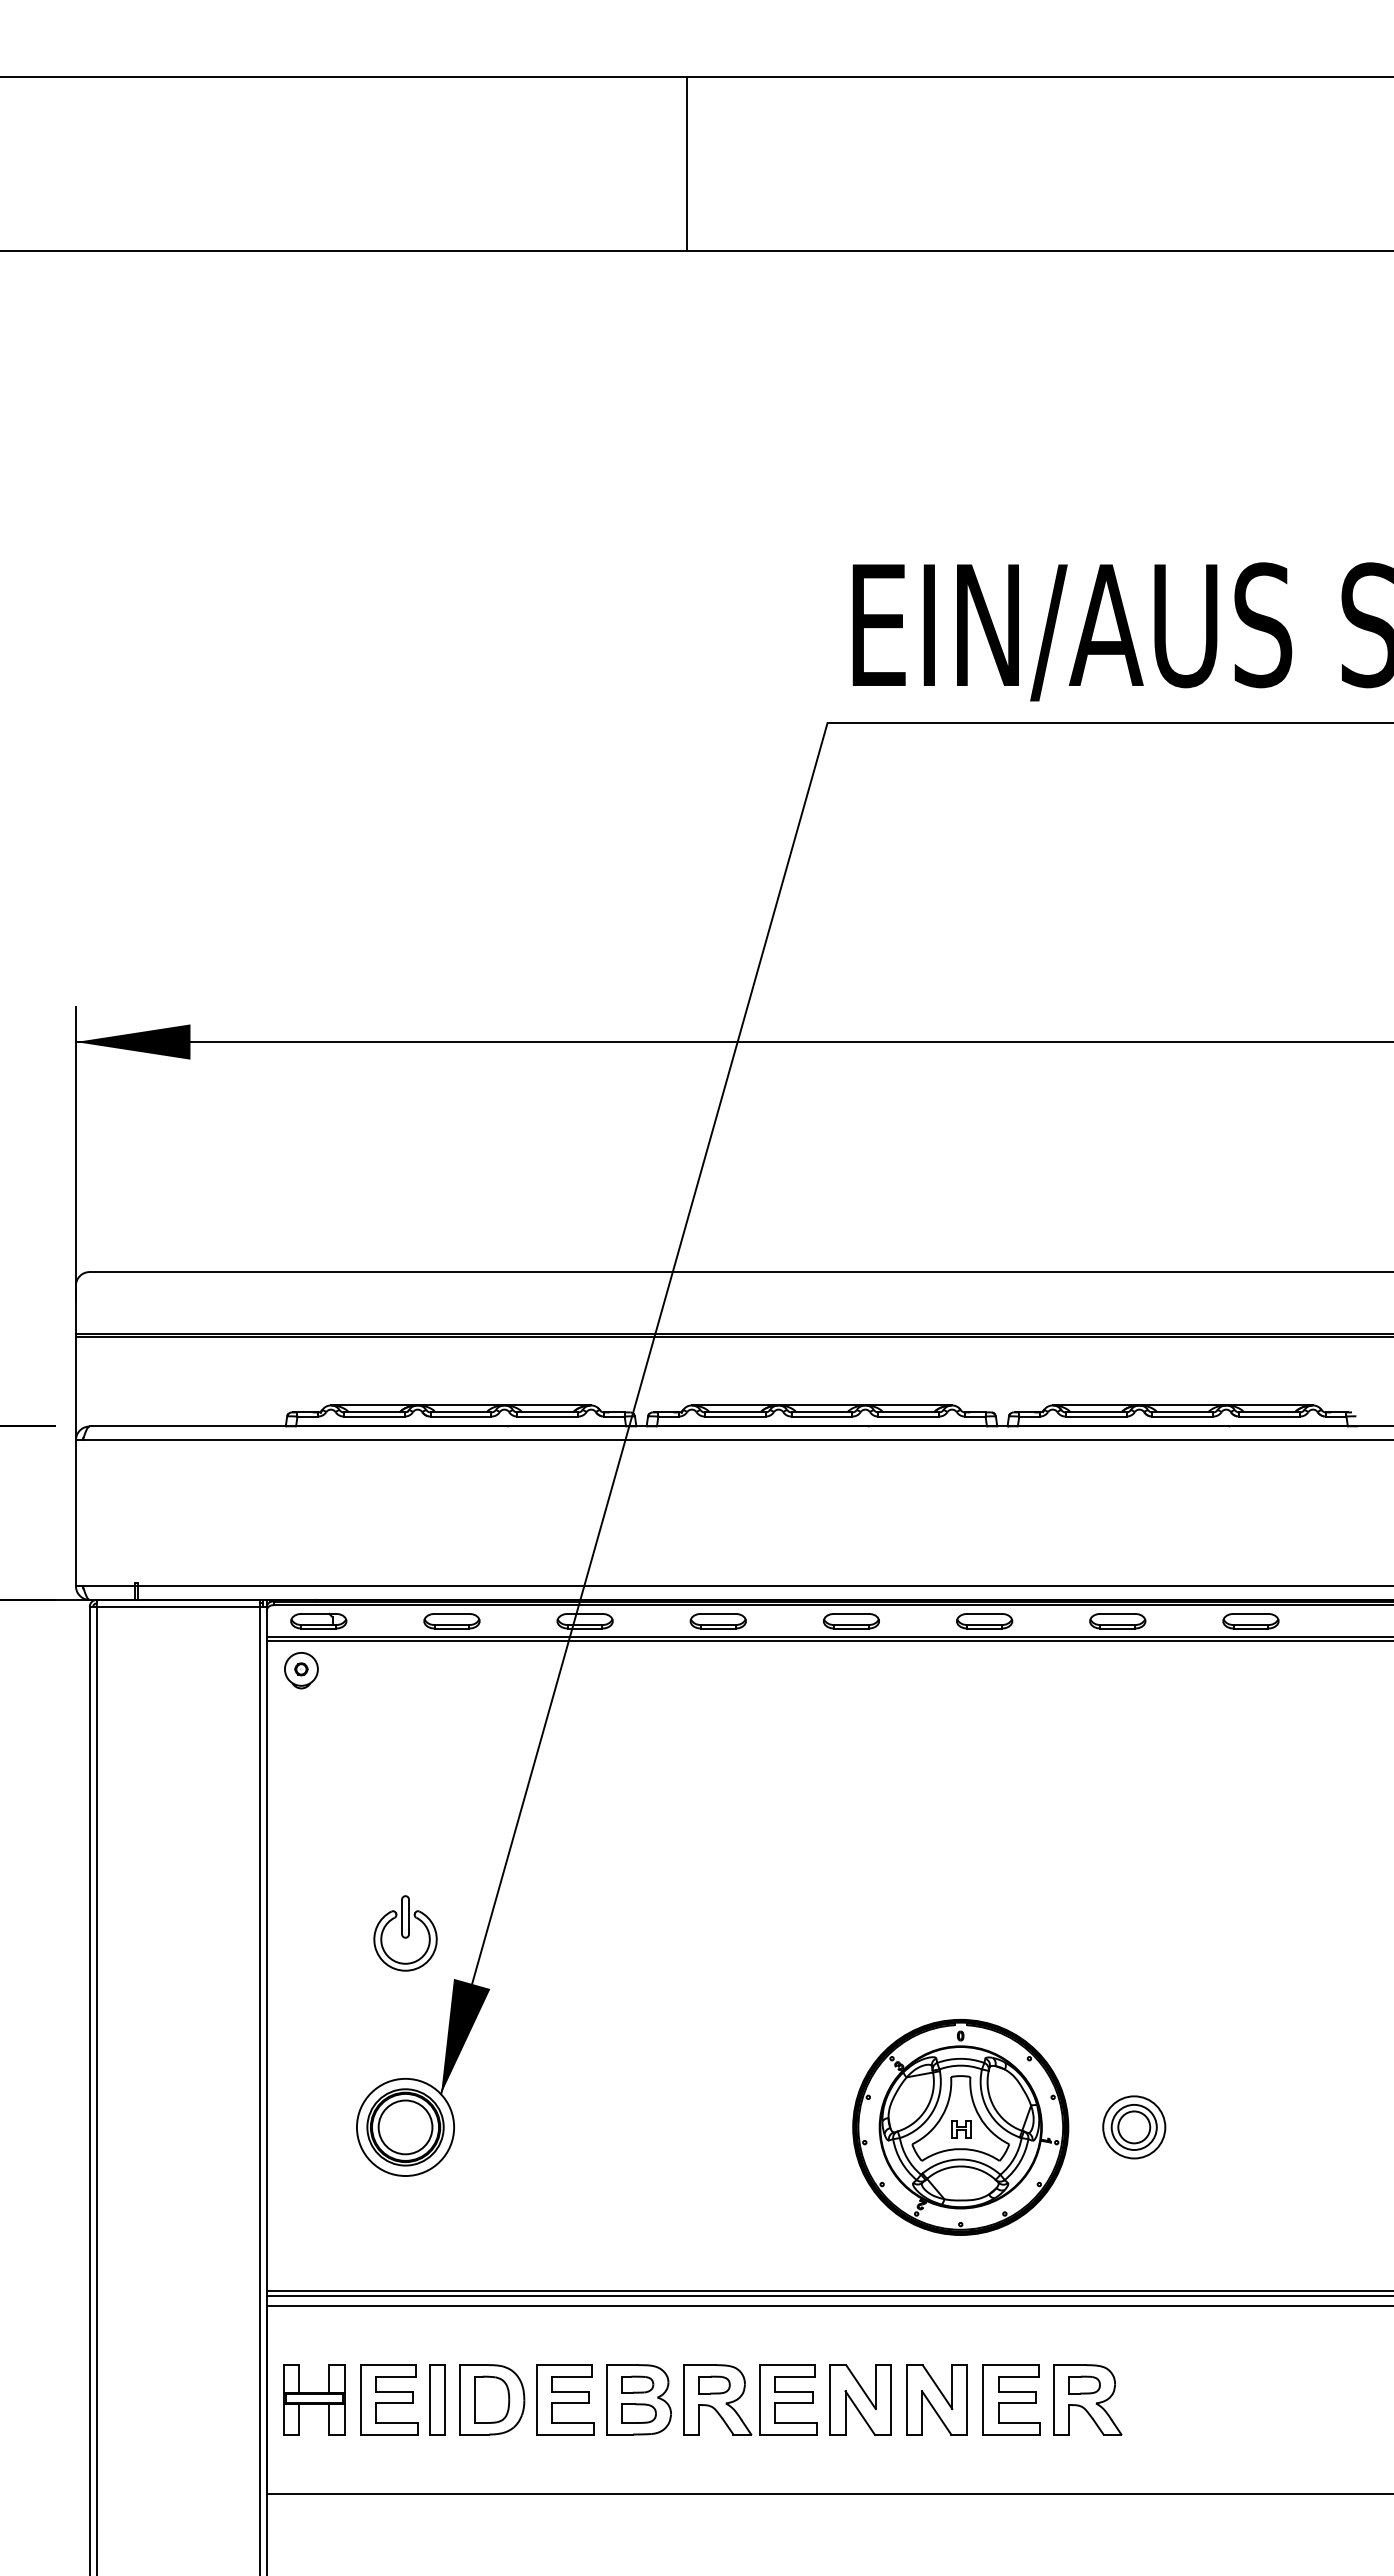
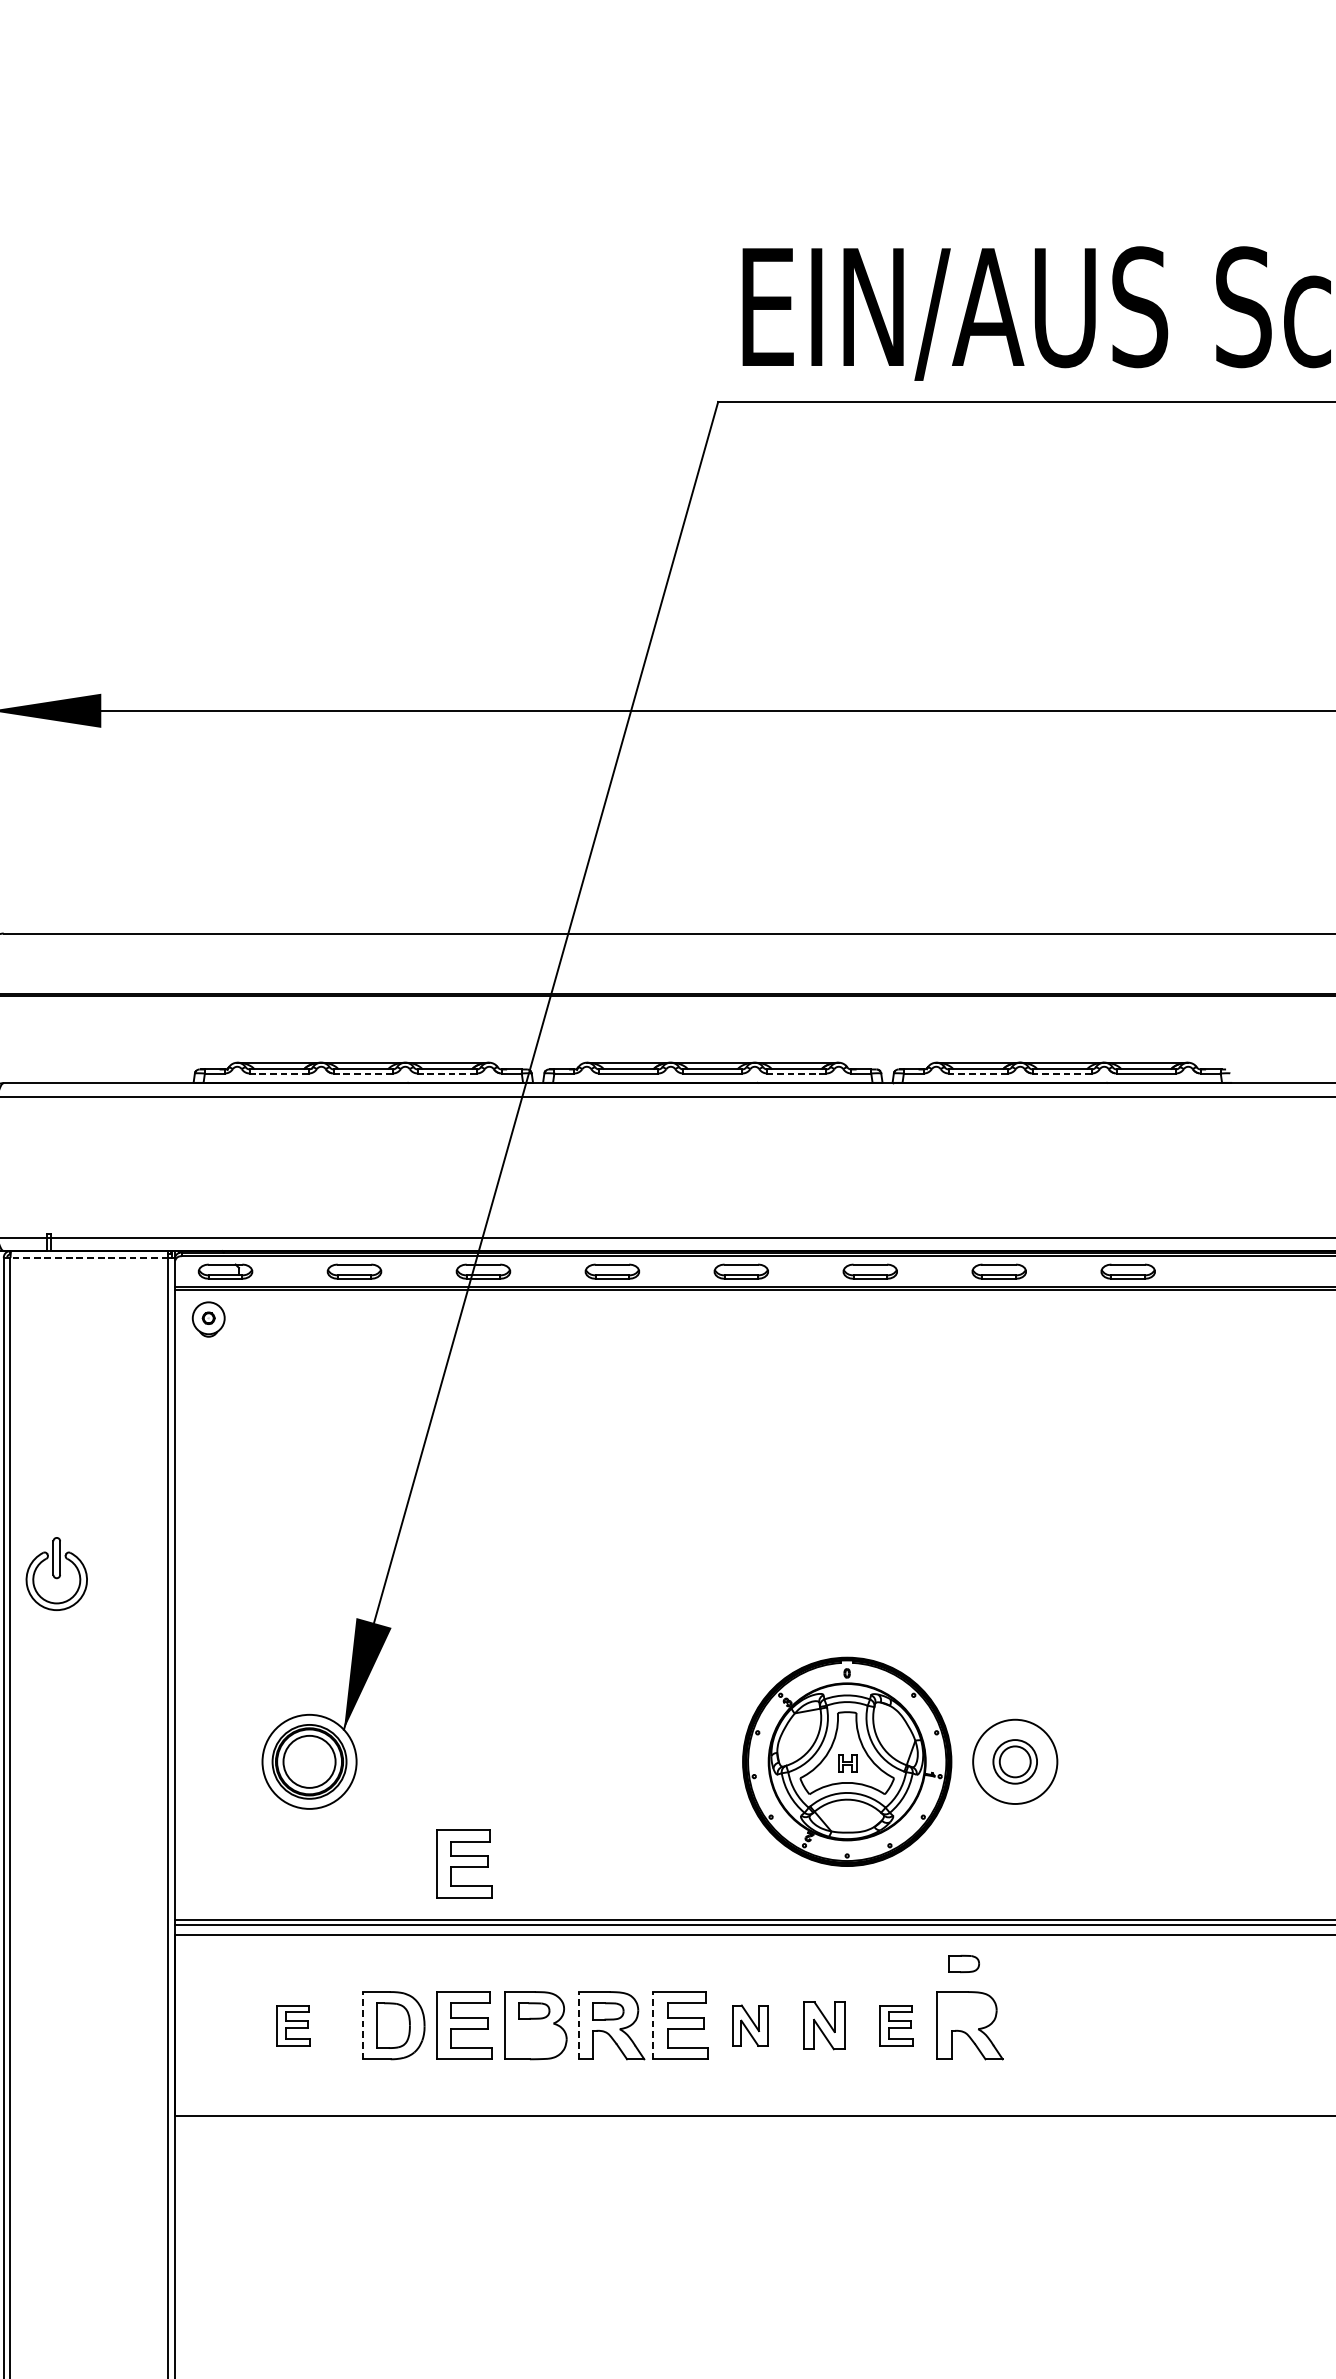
line: (373, 1416) -> (278, 1073), solid -> dashed
line: (460, 1416) -> (362, 1073), solid -> dashed
line: (547, 1416) -> (447, 1073), solid -> dashed
line: (908, 1416) -> (796, 1073), solid -> dashed
line: (1095, 1416) -> (977, 1073), solid -> dashed
line: (1182, 1416) -> (1061, 1073), solid -> dashed
line: (178, 1606) -> (89, 1257), solid -> dashed
part: (405, 1933) -> (56, 1574), moved
circle: (1134, 2127) -> (1015, 1761), size x1.4
part: (565, 2232) -> (464, 1863), added
part: (1084, 2384) -> (964, 1963), moved
part: (314, 2399) -> (221, 2025), removed
part: (389, 2399) -> (294, 2025), size x0.6
part: (437, 2399) -> (340, 2025), removed
line: (460, 2399) -> (362, 2025), solid -> dashed
line: (683, 2399) -> (578, 2025), solid -> dashed
line: (760, 2399) -> (653, 2025), solid -> dashed
part: (860, 2399) -> (750, 2025), size x0.6
part: (936, 2399) -> (823, 2025), size x0.7
part: (1011, 2399) -> (896, 2025), size x0.6
part: (638, 2413) -> (535, 2038), removed

